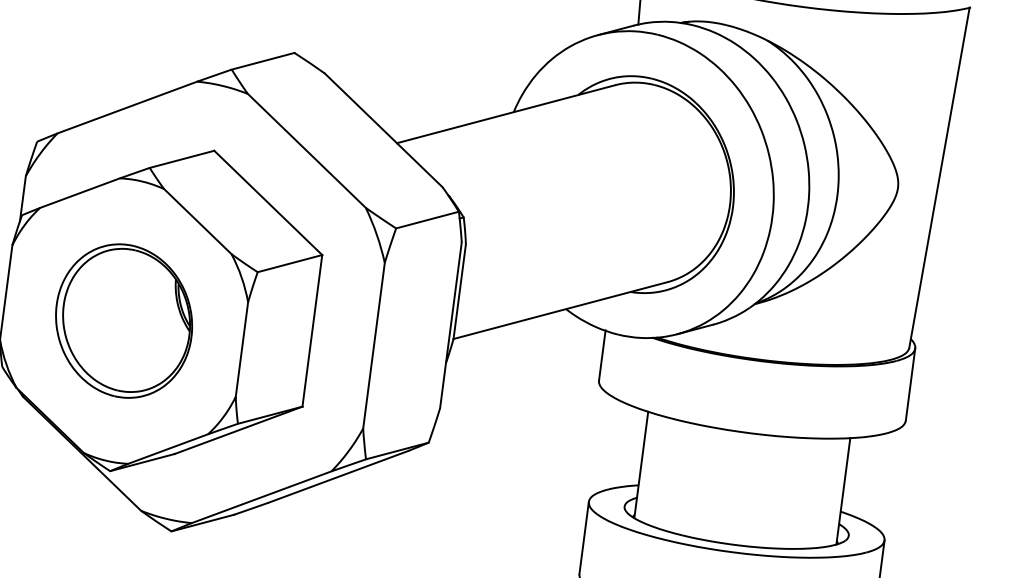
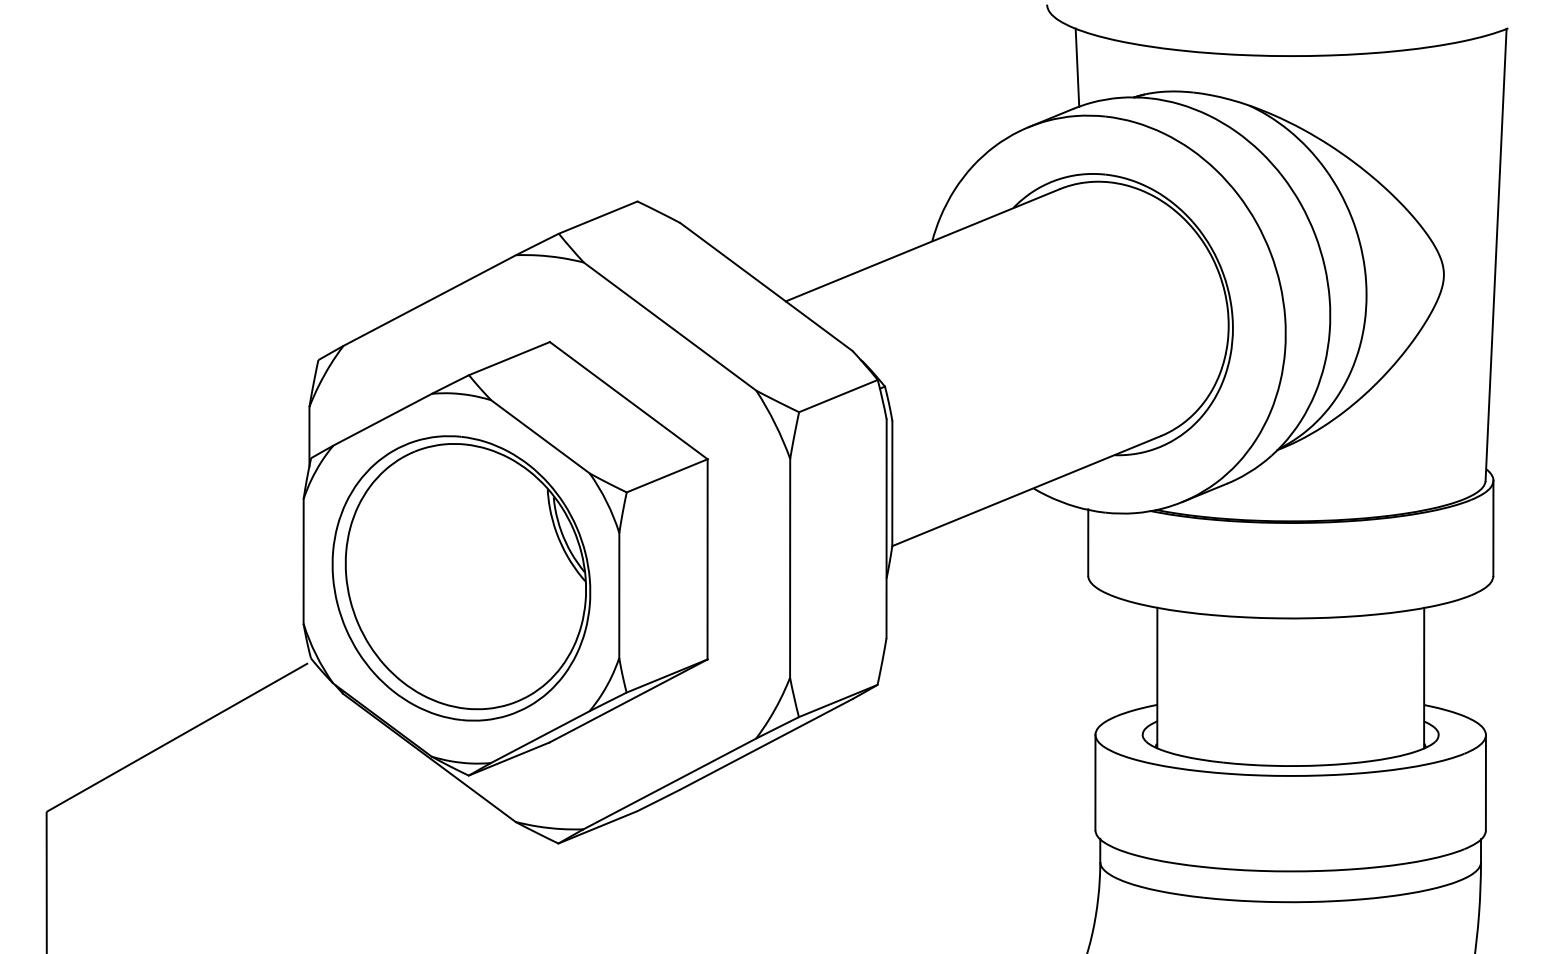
part: (124, 321) -> (461, 578), size x1.43

